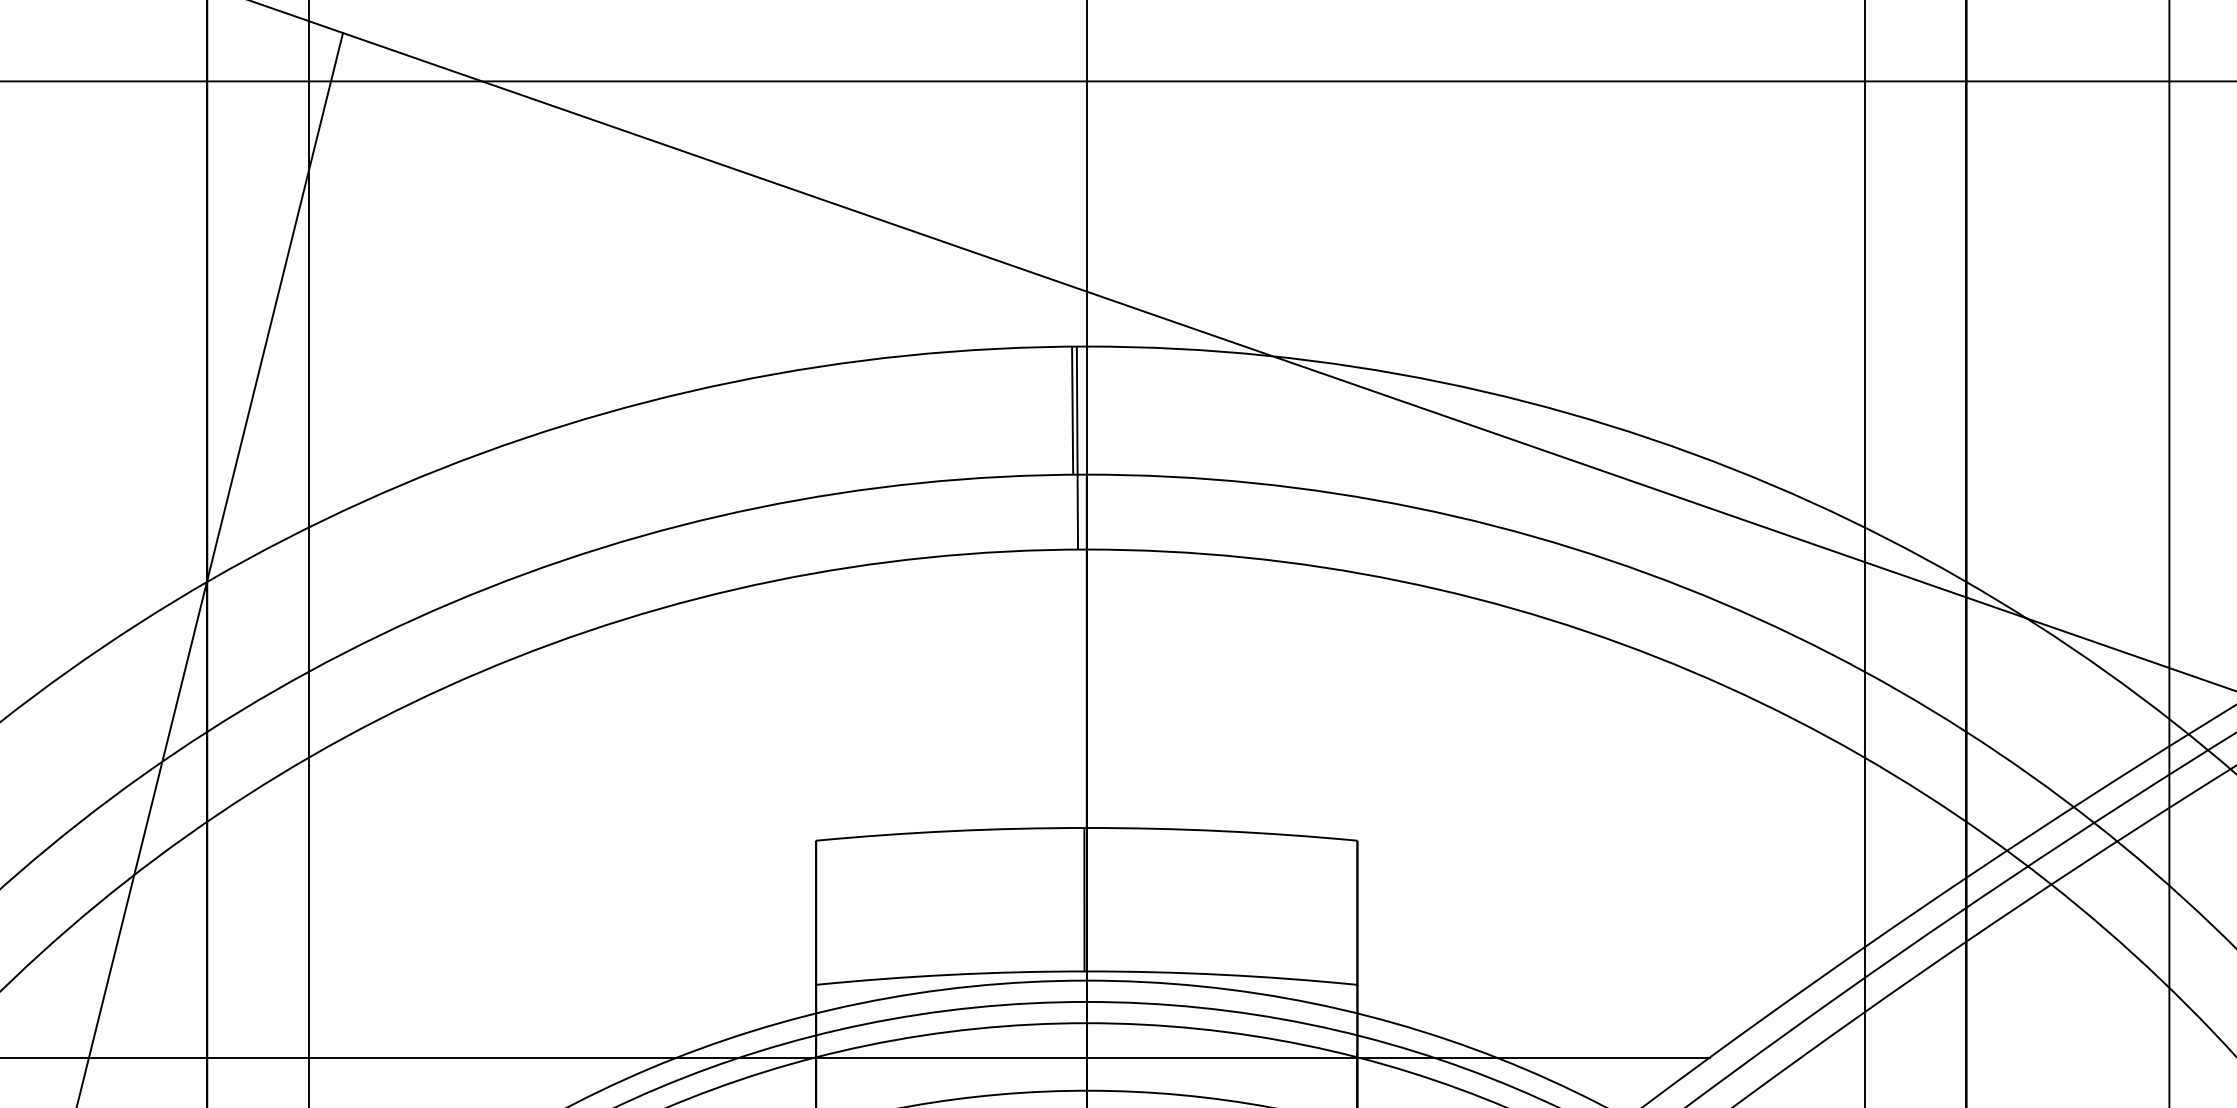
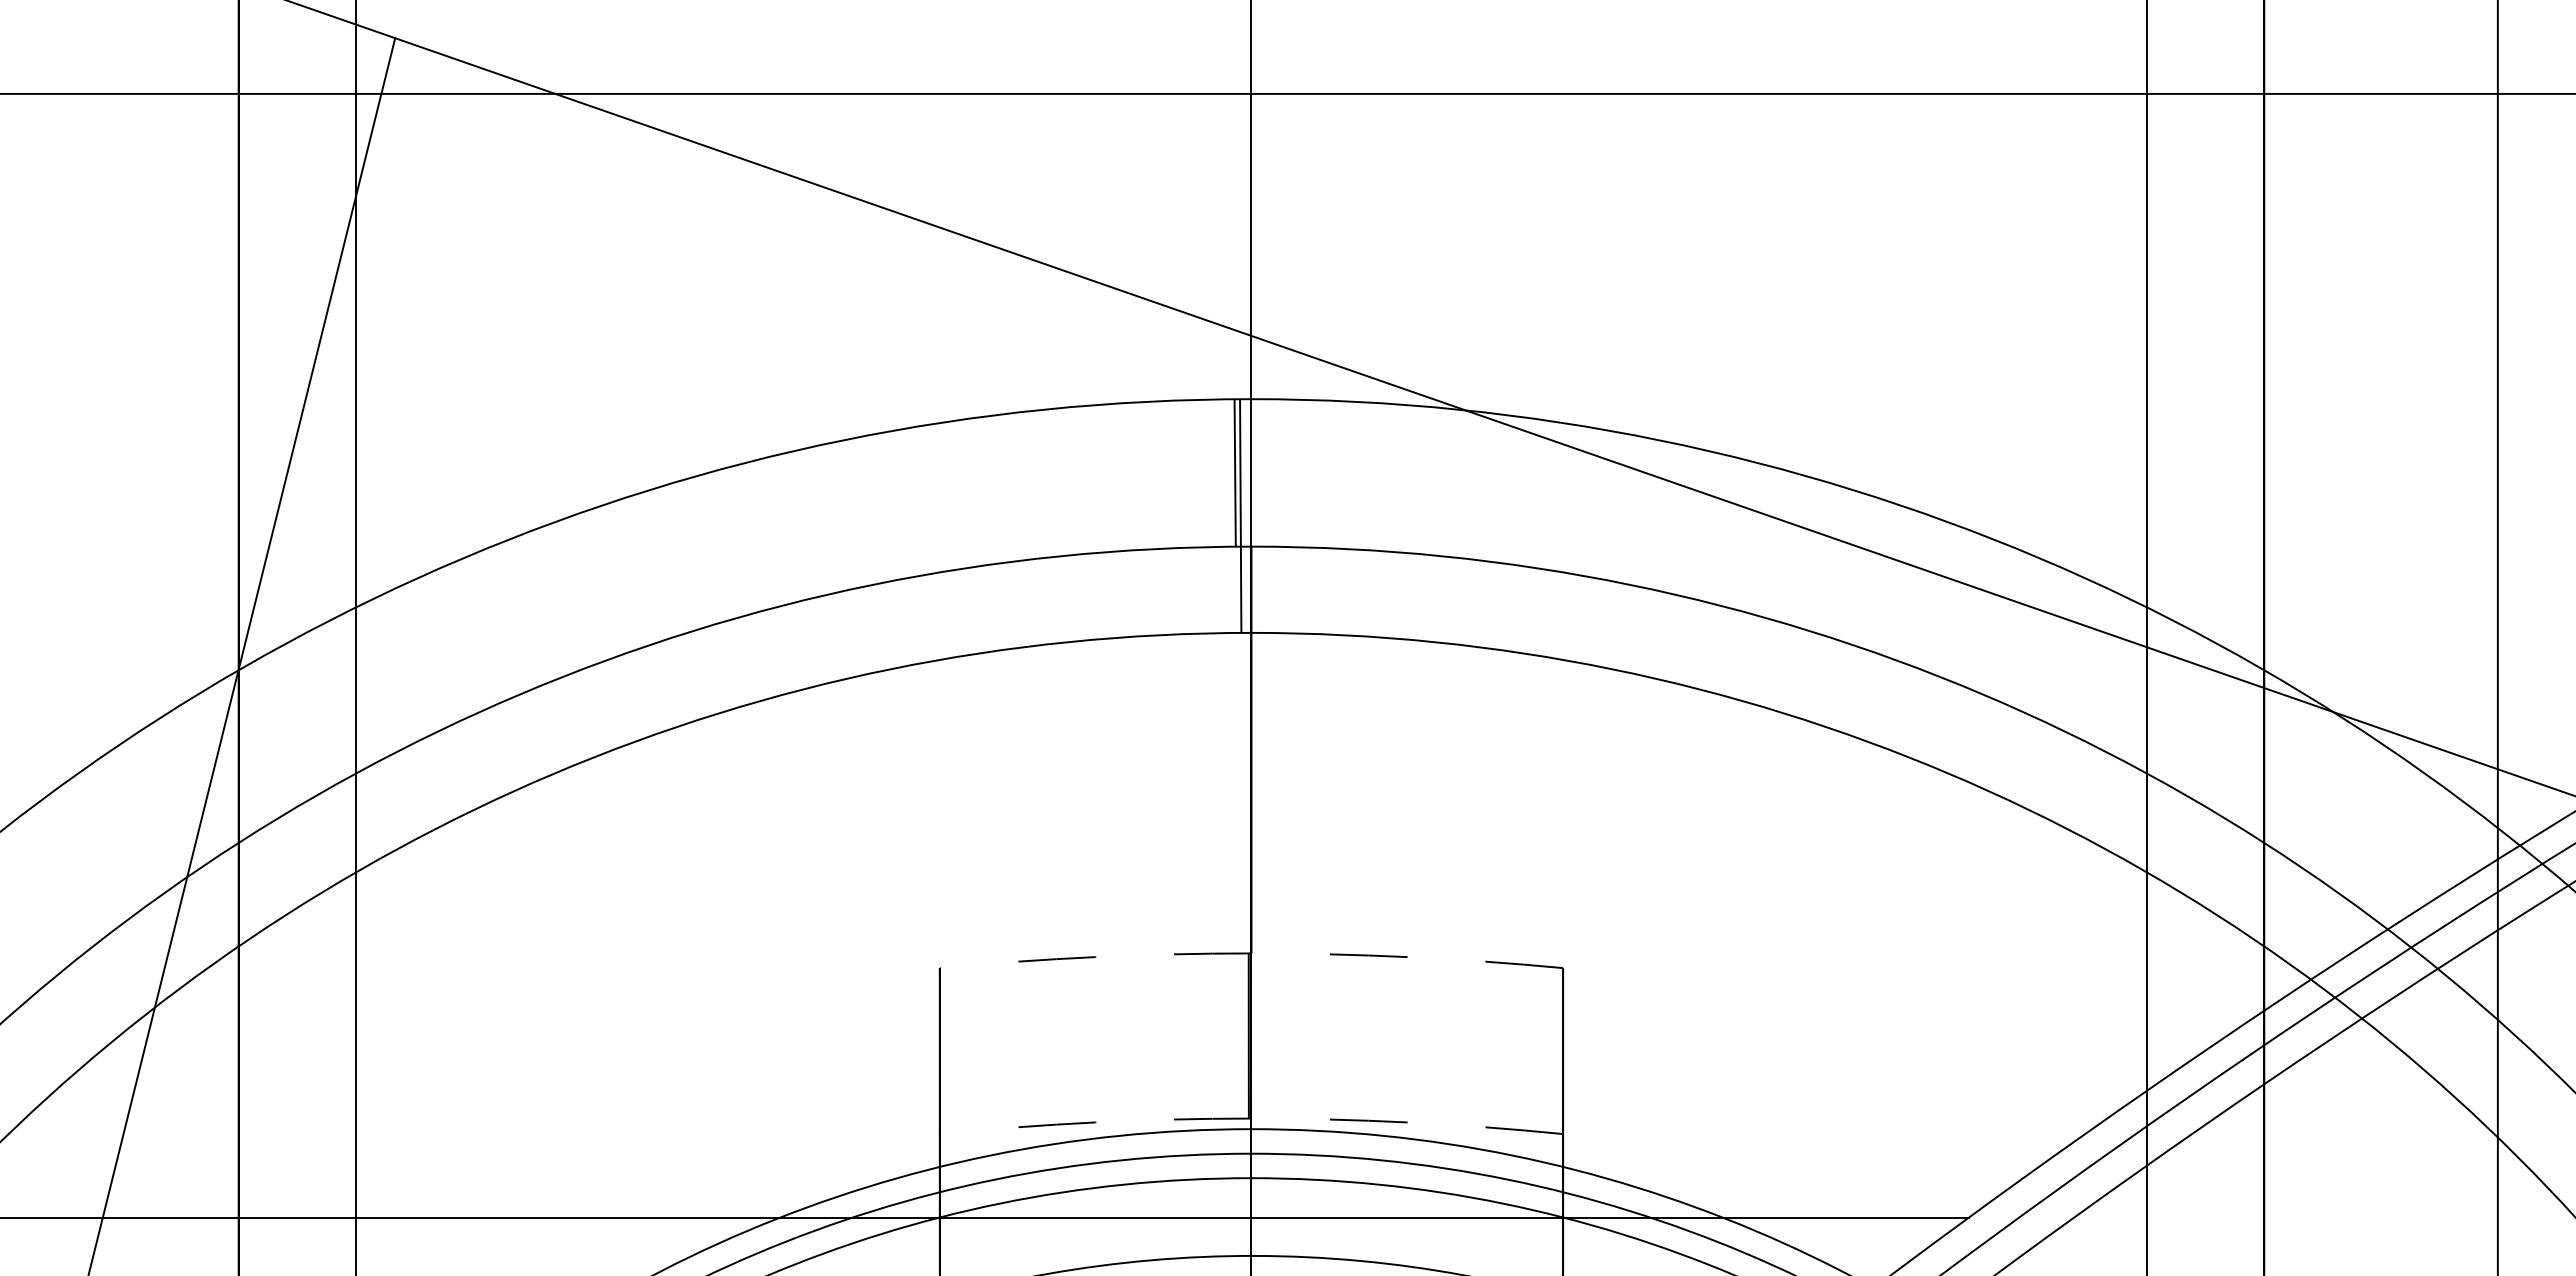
arc: (1086, 828) -> (1251, 953), solid -> dashed
arc: (1086, 971) -> (1251, 1118), solid -> dashed

